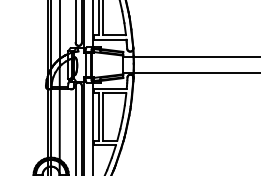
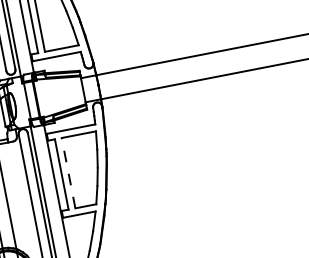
line: (103, 117) -> (69, 173), solid -> dashed

